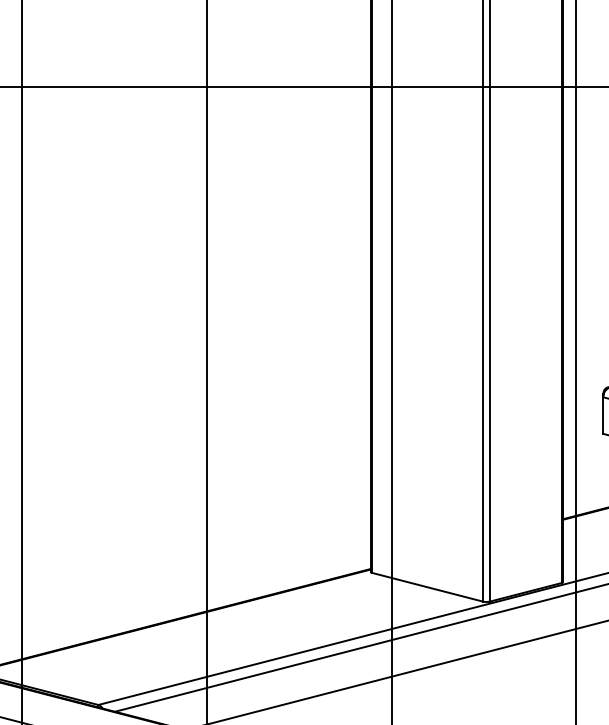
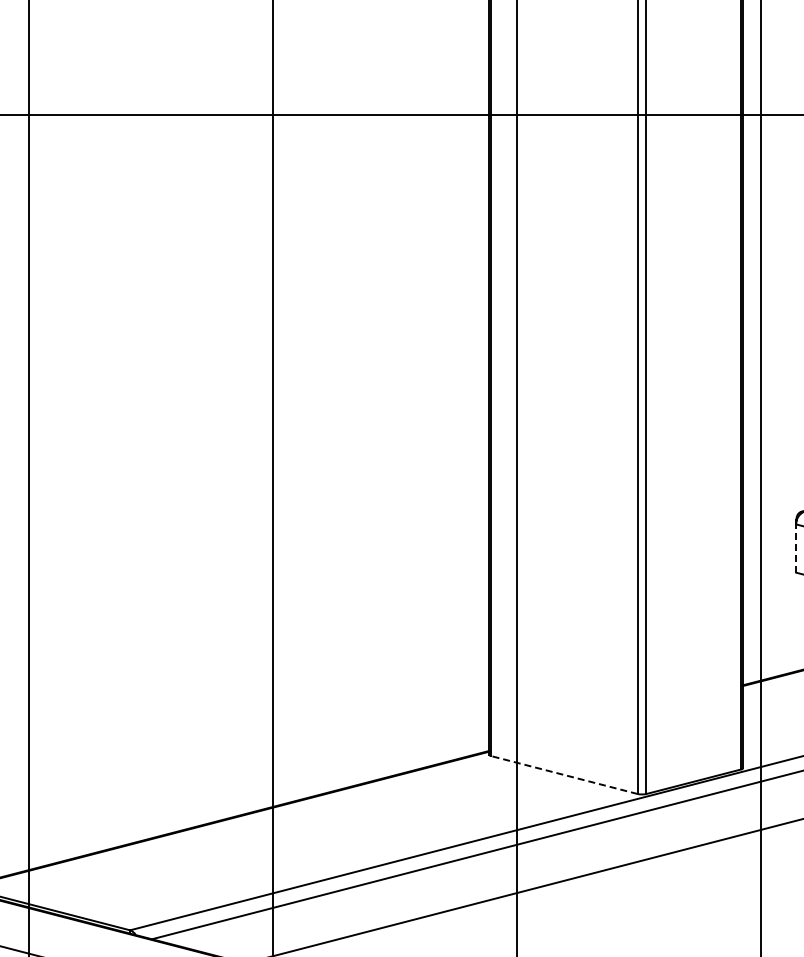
line: (603, 415) -> (796, 548), solid -> dashed
line: (427, 587) -> (564, 775), solid -> dashed

